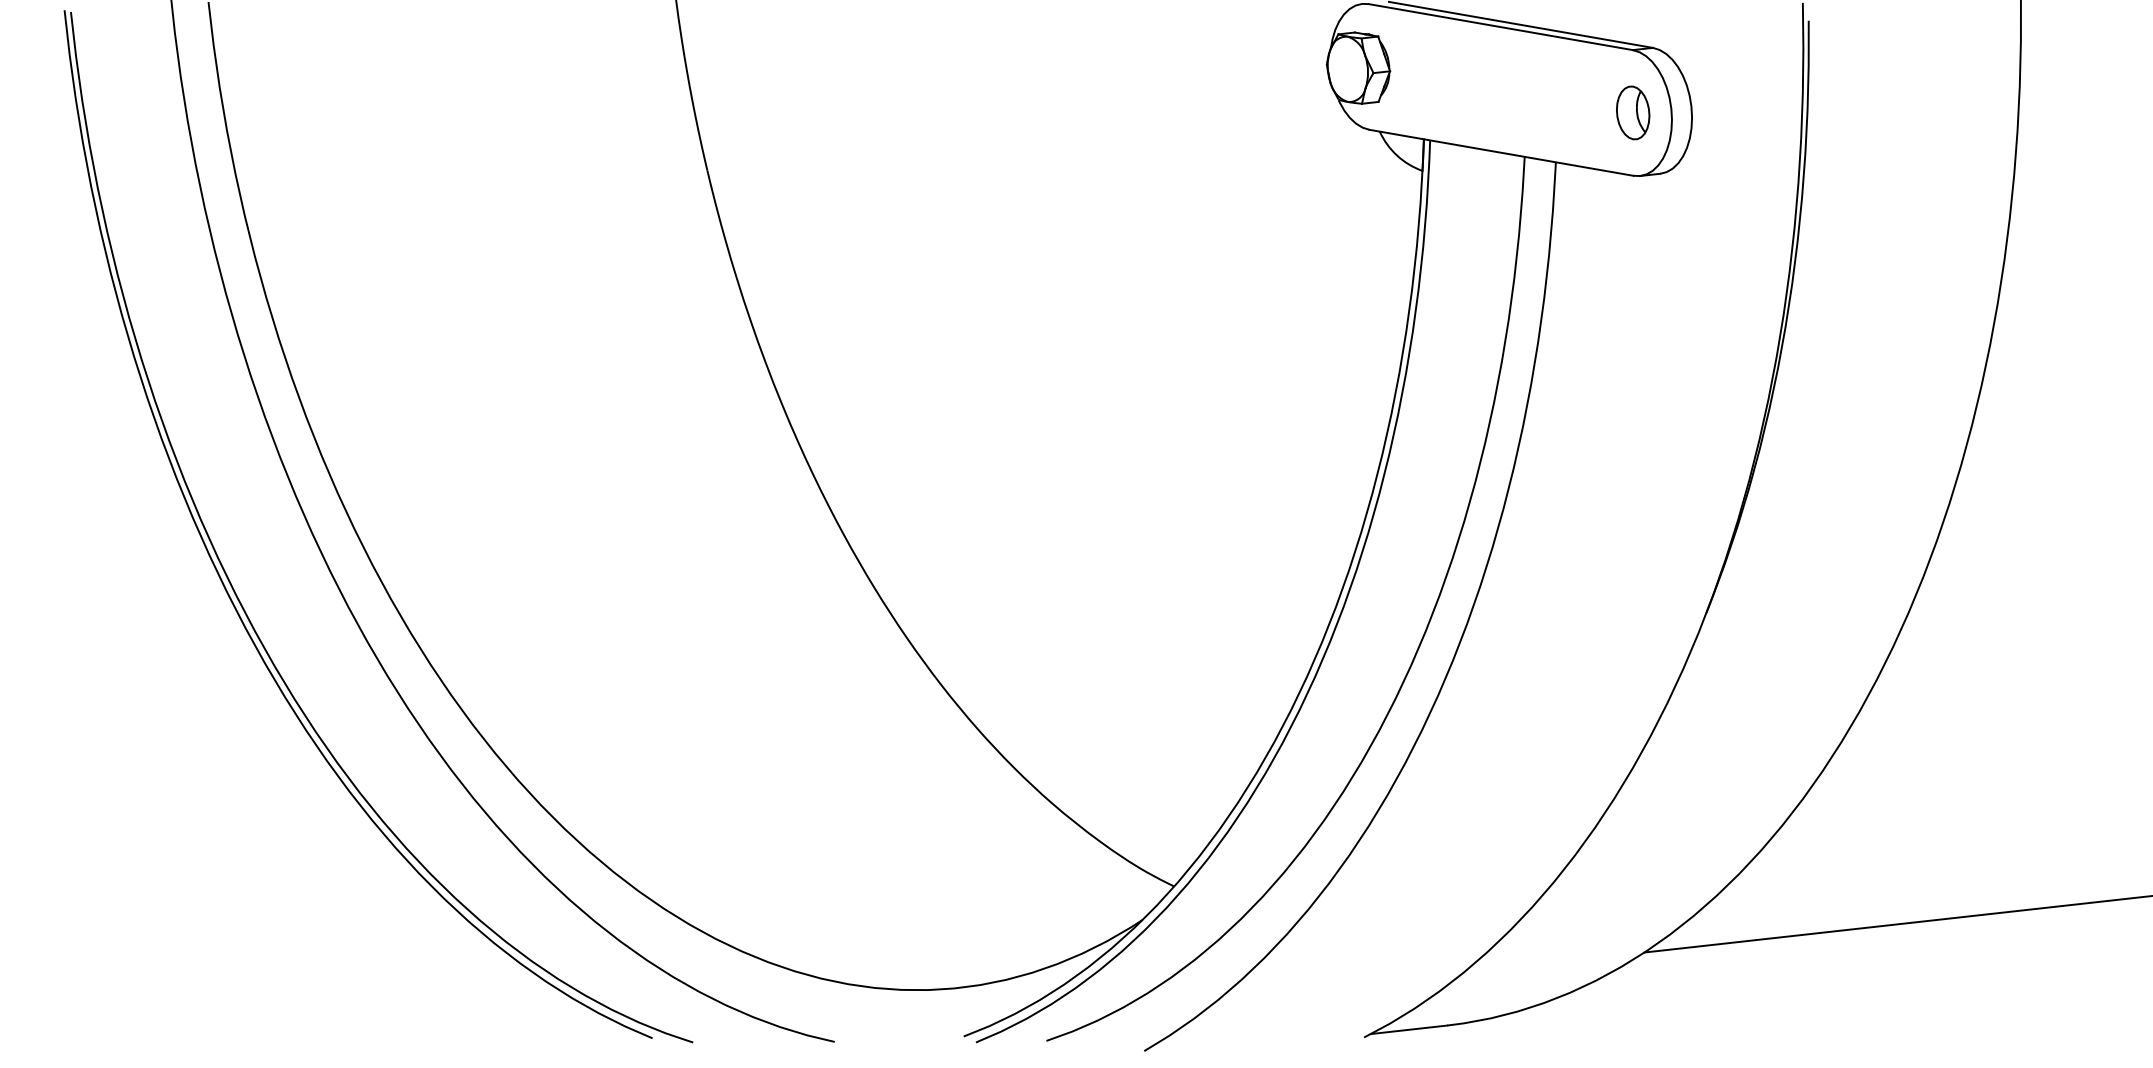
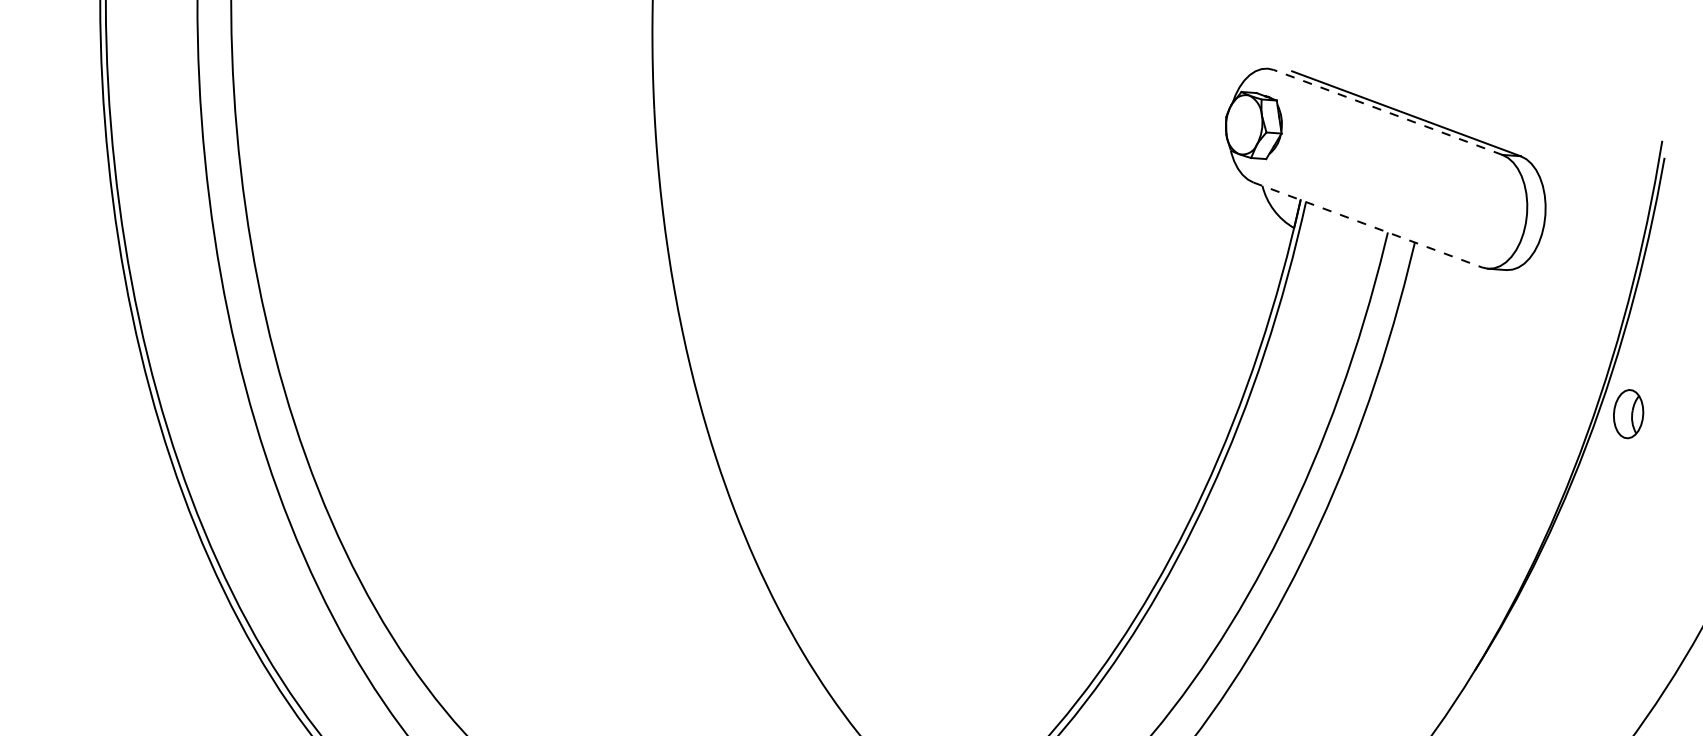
line: (1500, 27) -> (1387, 112), solid -> dashed
part: (1633, 112) -> (1628, 413), moved
line: (1501, 152) -> (1367, 224), solid -> dashed

